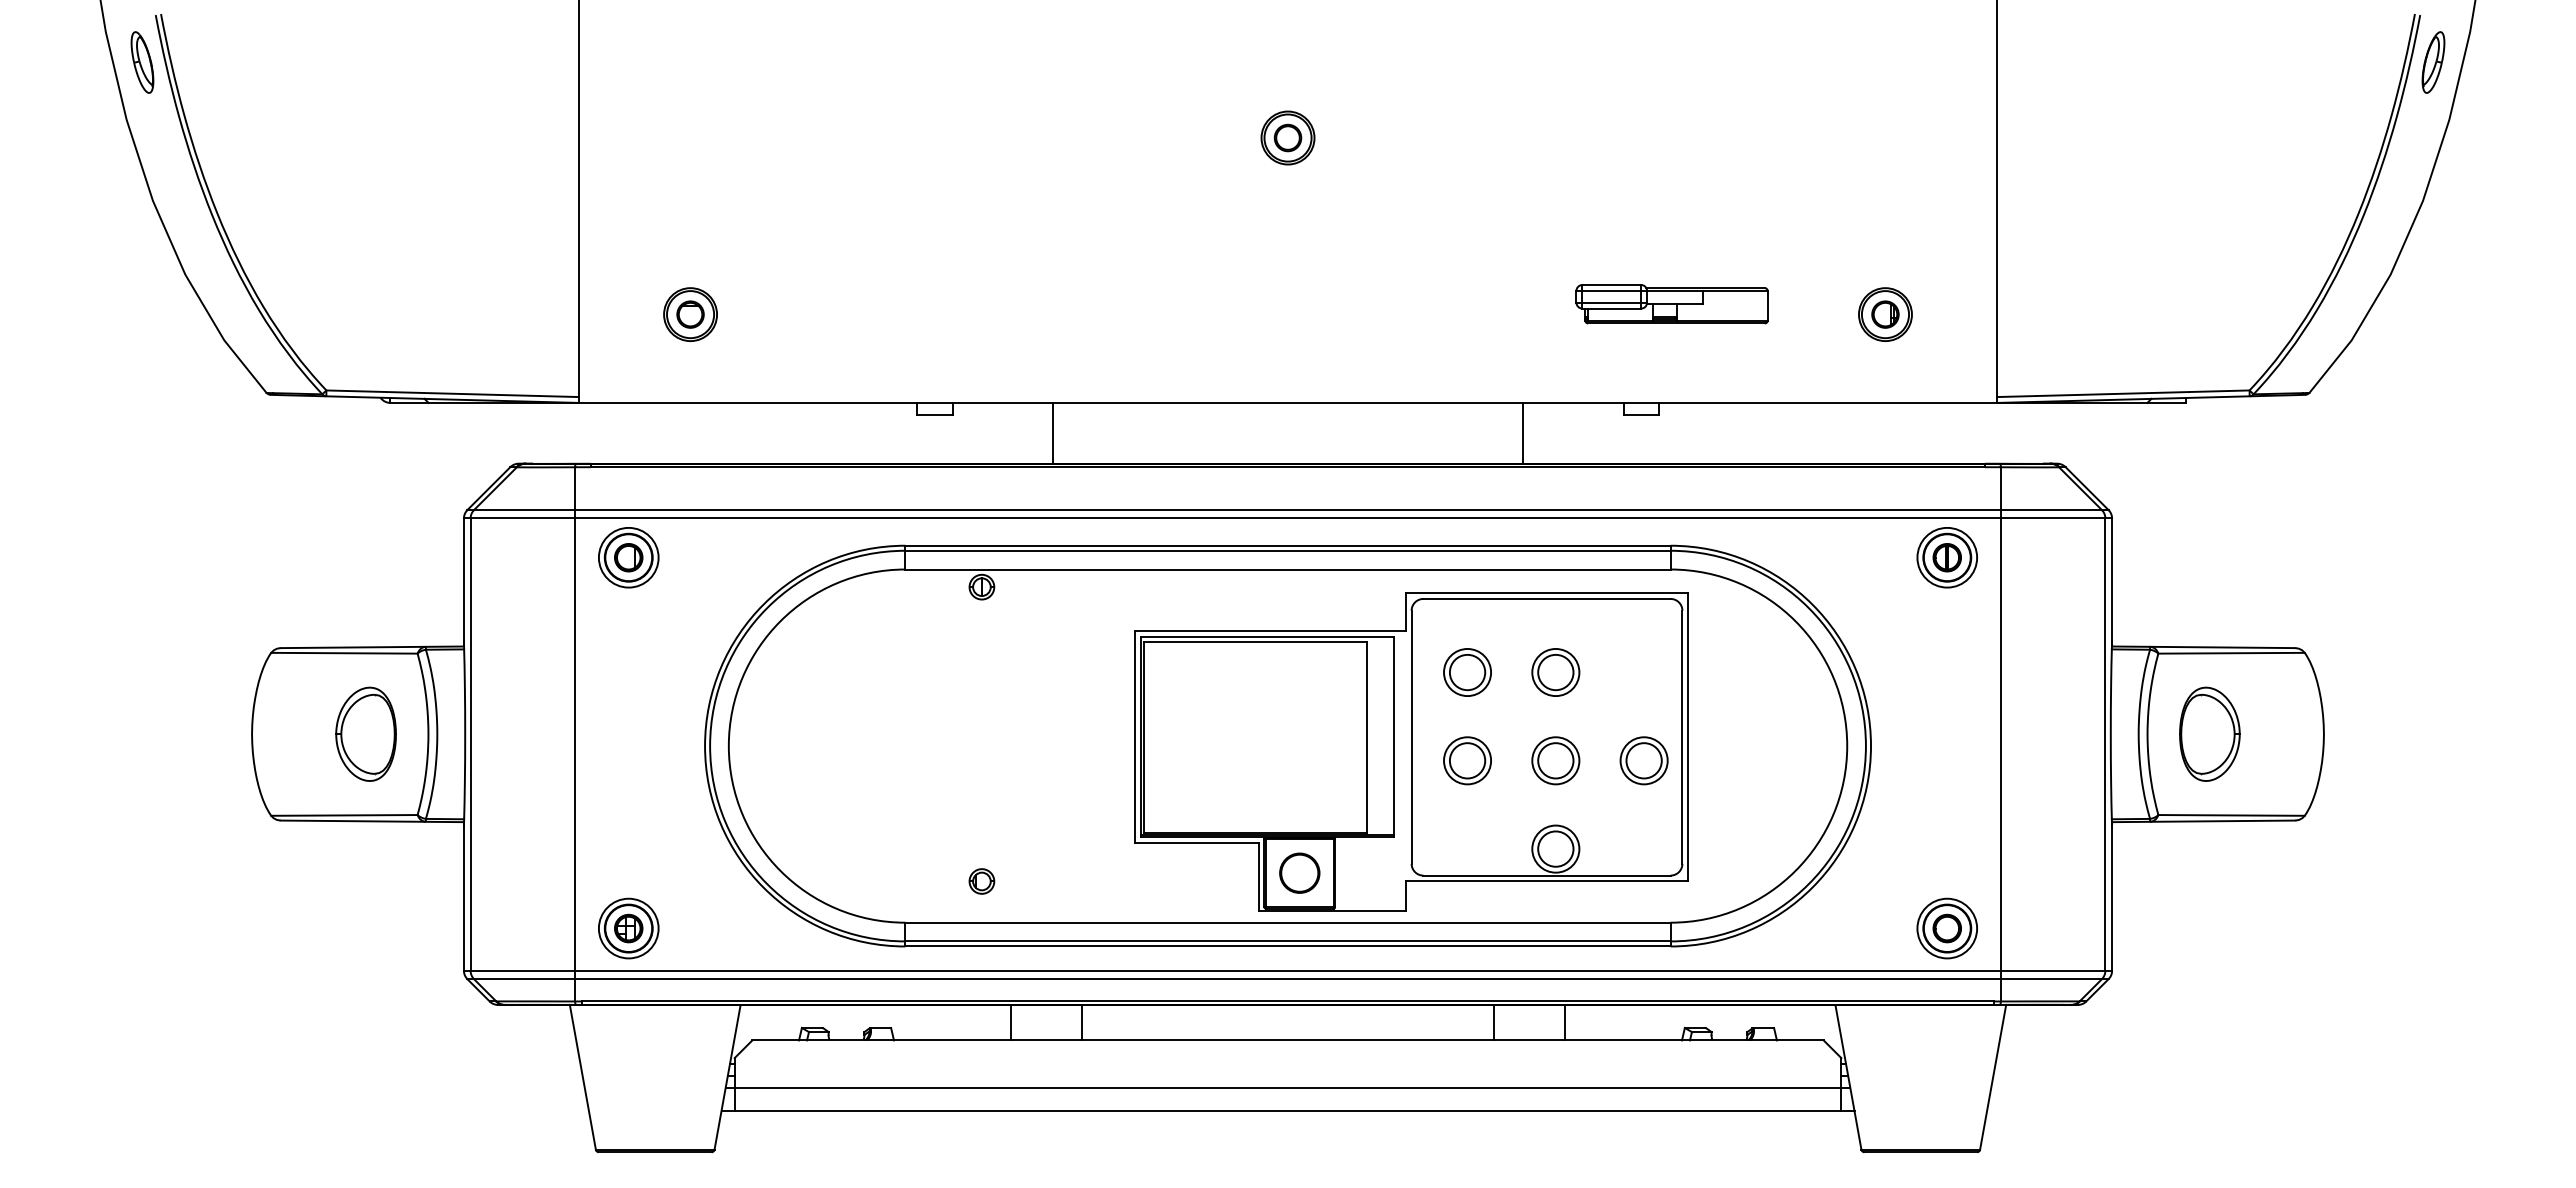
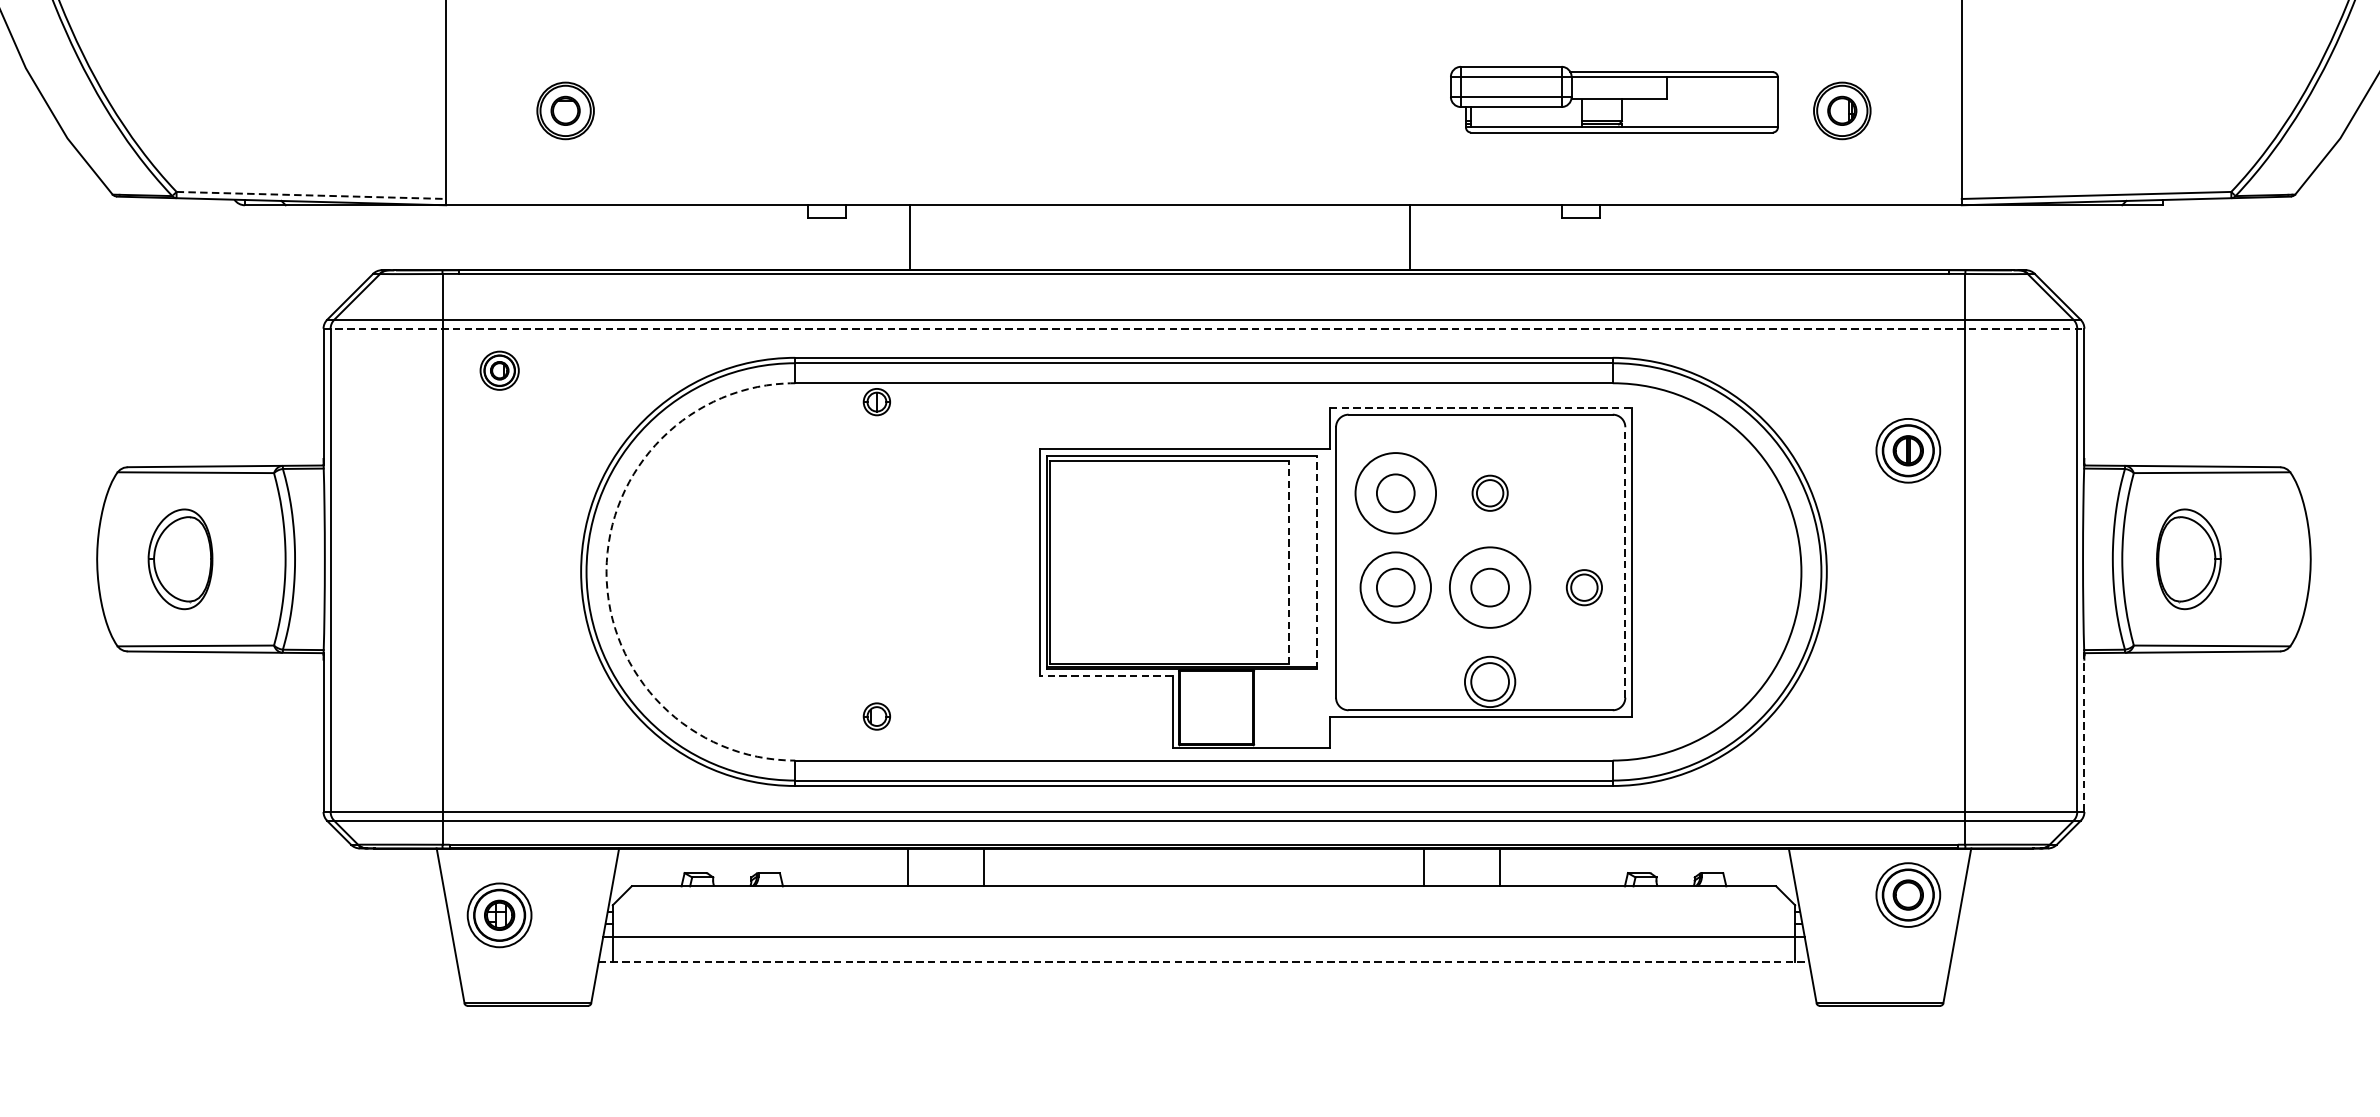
part: (1671, 304) -> (1613, 100), size x1.6
line: (453, 393) -> (312, 195), solid -> dashed
line: (1052, 432) -> (909, 236), moved
line: (1523, 432) -> (1409, 236), moved
line: (1288, 518) -> (1204, 328), solid -> dashed
part: (628, 557) -> (499, 370), size x0.6
part: (1946, 557) -> (1907, 450), moved
line: (1547, 593) -> (1481, 408), solid -> dashed
circle: (1467, 672) -> (1395, 493), size x1.6
part: (1555, 672) -> (1489, 493), size x0.7
part: (365, 733) -> (179, 558), moved
line: (1367, 736) -> (1288, 561), solid -> dashed
line: (1393, 736) -> (1316, 561), solid -> dashed
line: (1682, 737) -> (1625, 562), solid -> dashed
arc: (728, 746) -> (606, 572), solid -> dashed
circle: (1467, 760) -> (1395, 587), size x1.4
circle: (1555, 760) -> (1489, 587), size x1.6
part: (1643, 760) -> (1583, 587), size x0.7
line: (1196, 843) -> (1106, 675), solid -> dashed
circle: (1299, 872) -> (1216, 706), removed
line: (2112, 897) -> (2084, 733), solid -> dashed
part: (628, 928) -> (499, 915), moved
part: (1946, 928) -> (1907, 894), moved
line: (1288, 1111) -> (1204, 962), solid -> dashed

